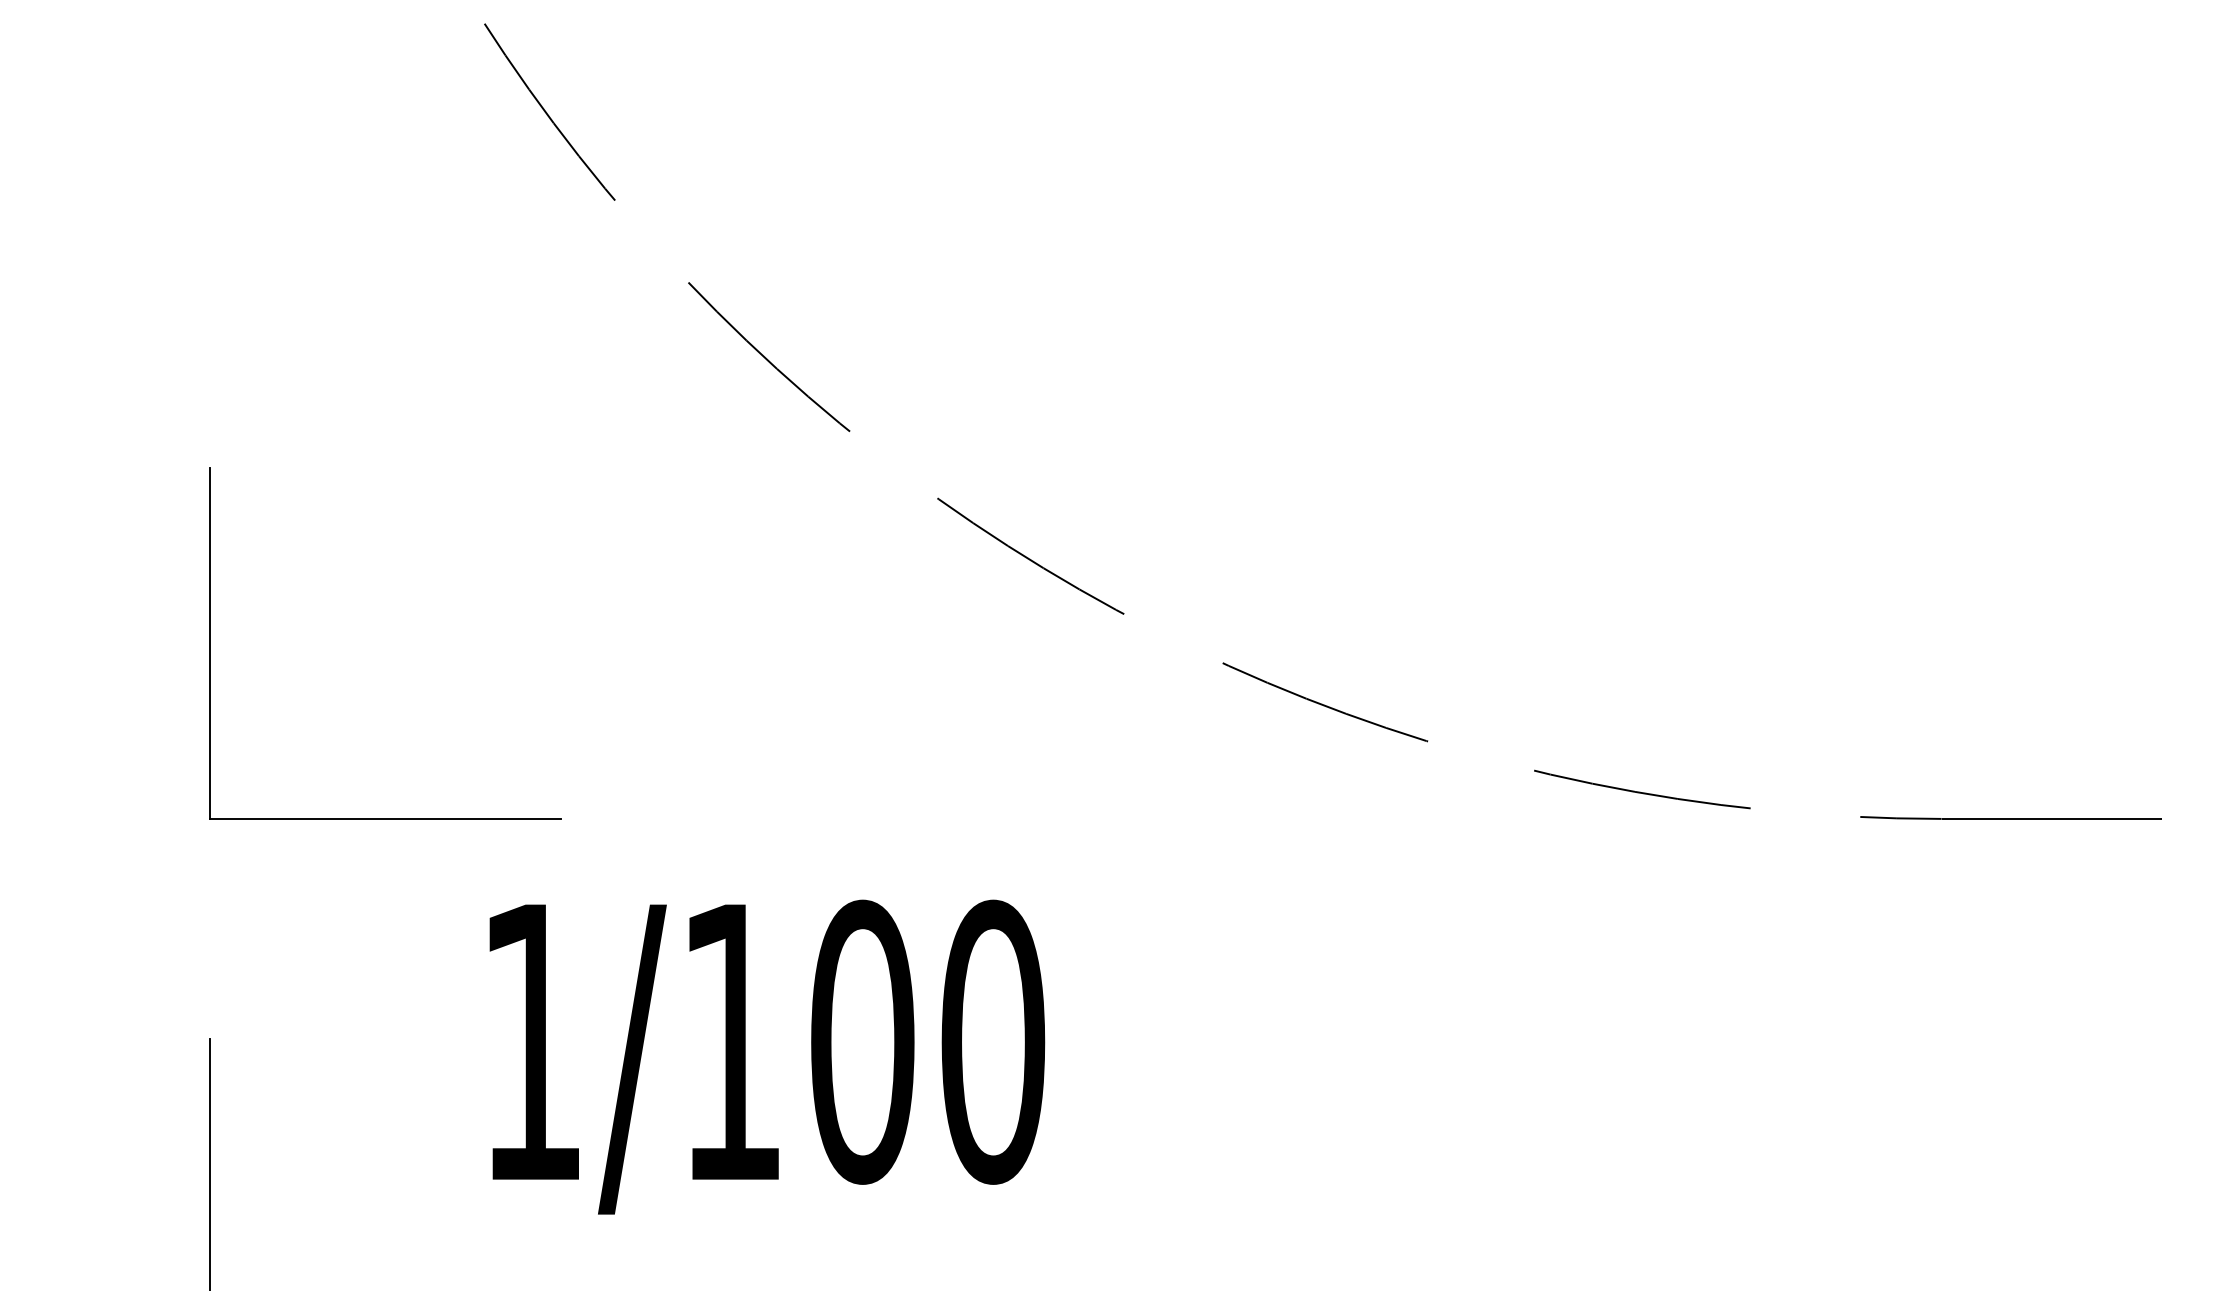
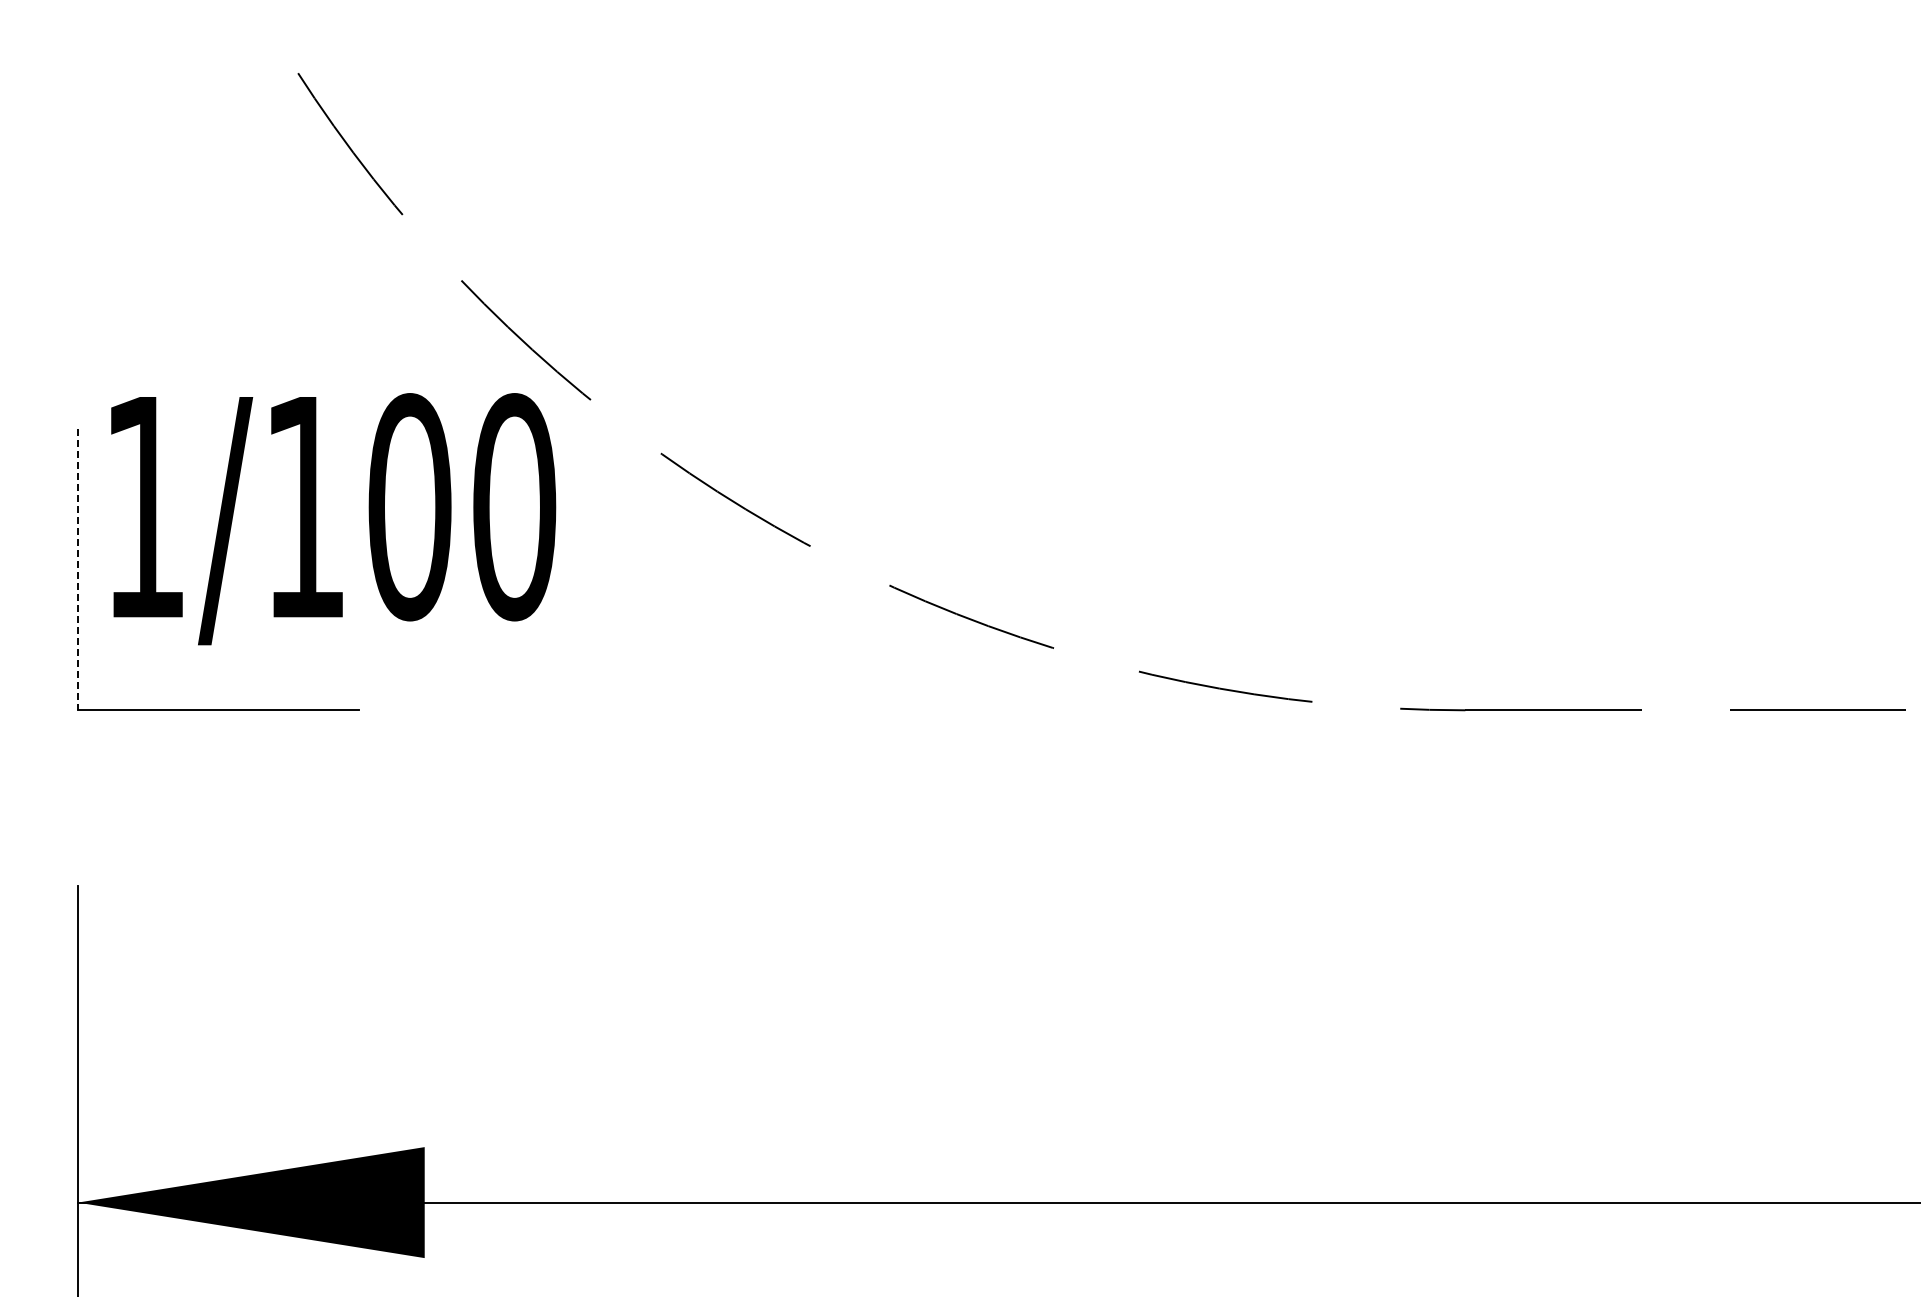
line: (209, 644) -> (77, 570), solid -> dashed
text: (767, 1057) -> (333, 519), moved

